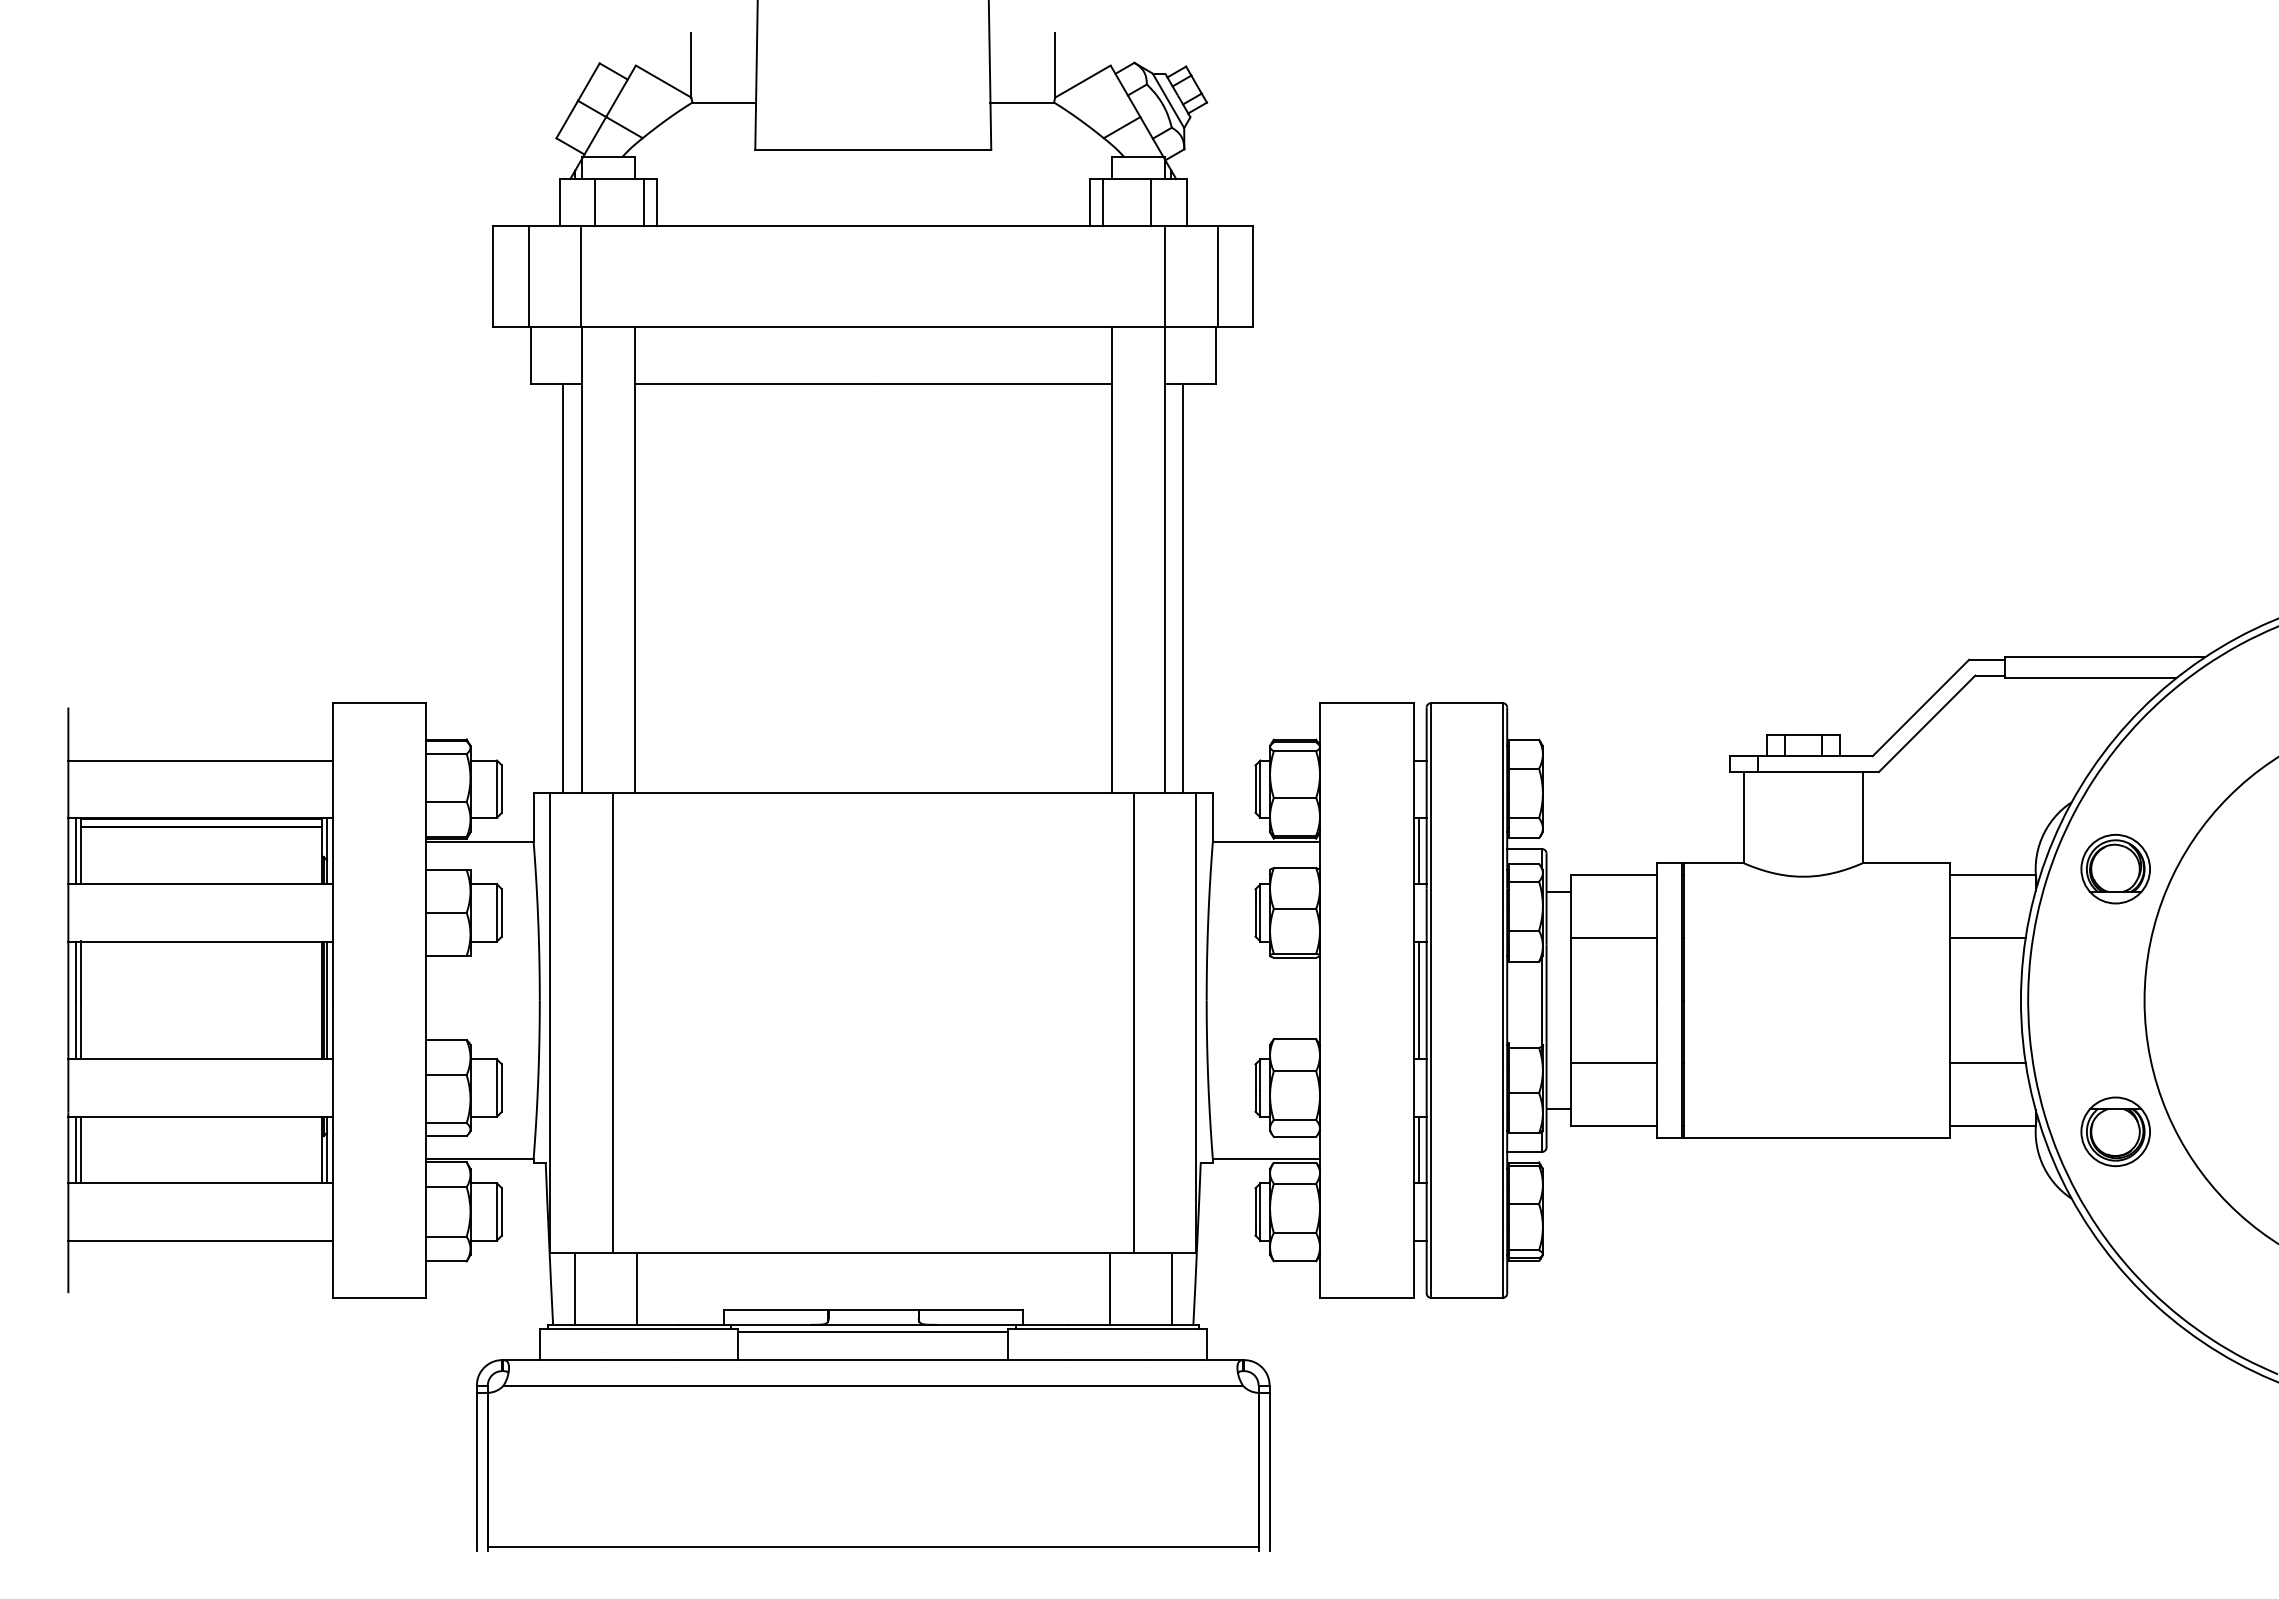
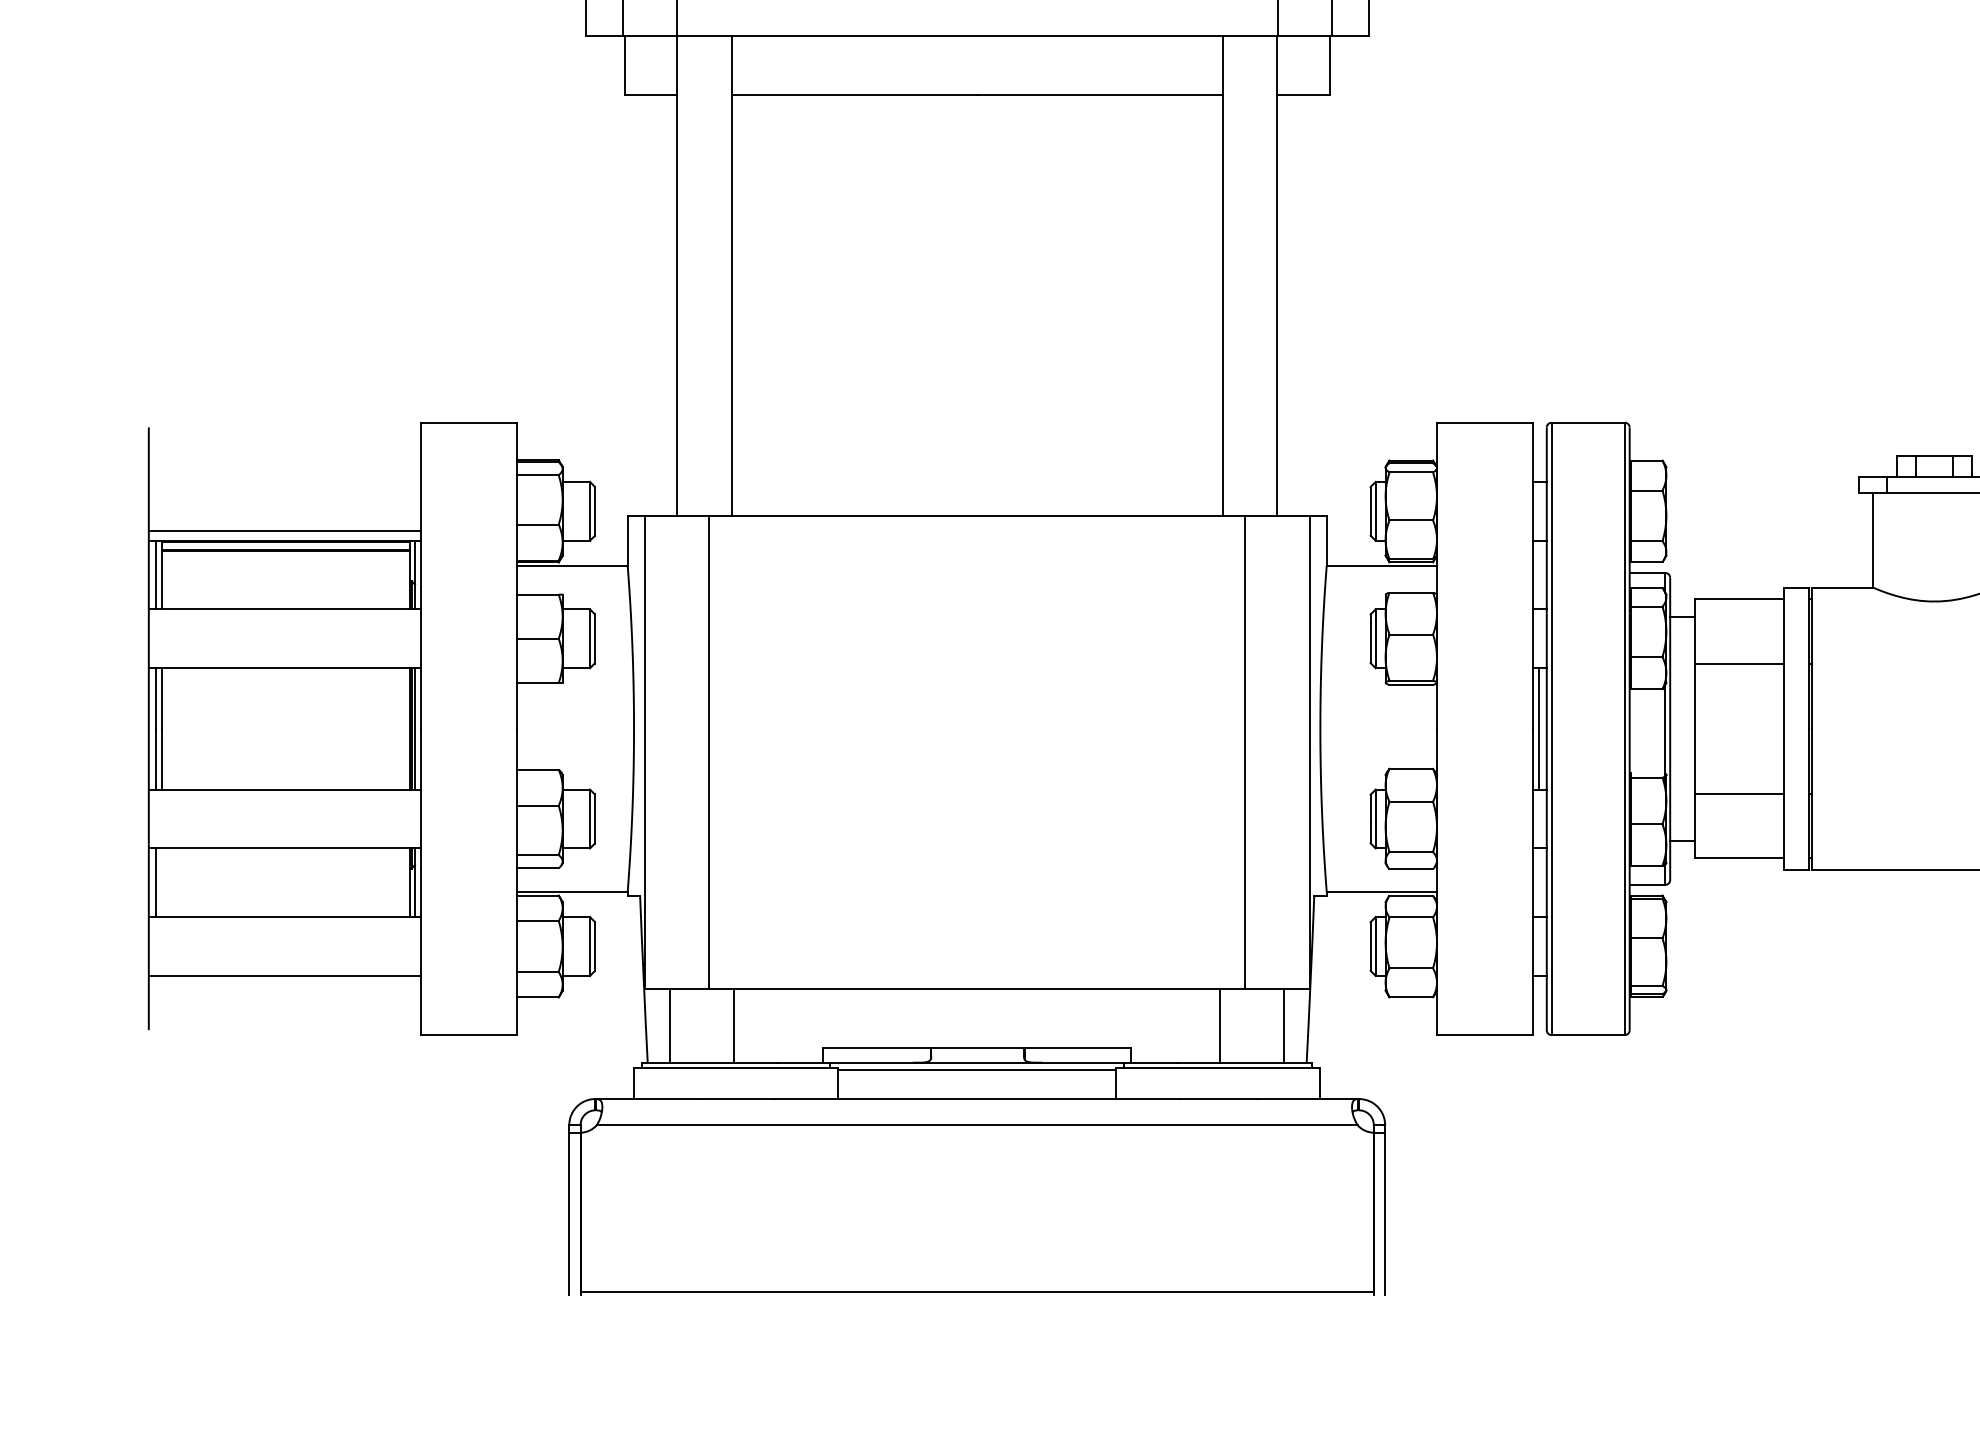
line: (563, 588) -> (658, 304), removed
line: (1183, 588) -> (1296, 304), removed
line: (200, 760) -> (284, 531), moved
line: (1419, 850) -> (1539, 574), removed
line: (81, 1149) -> (162, 882), removed
line: (1419, 1149) -> (1539, 882), removed

